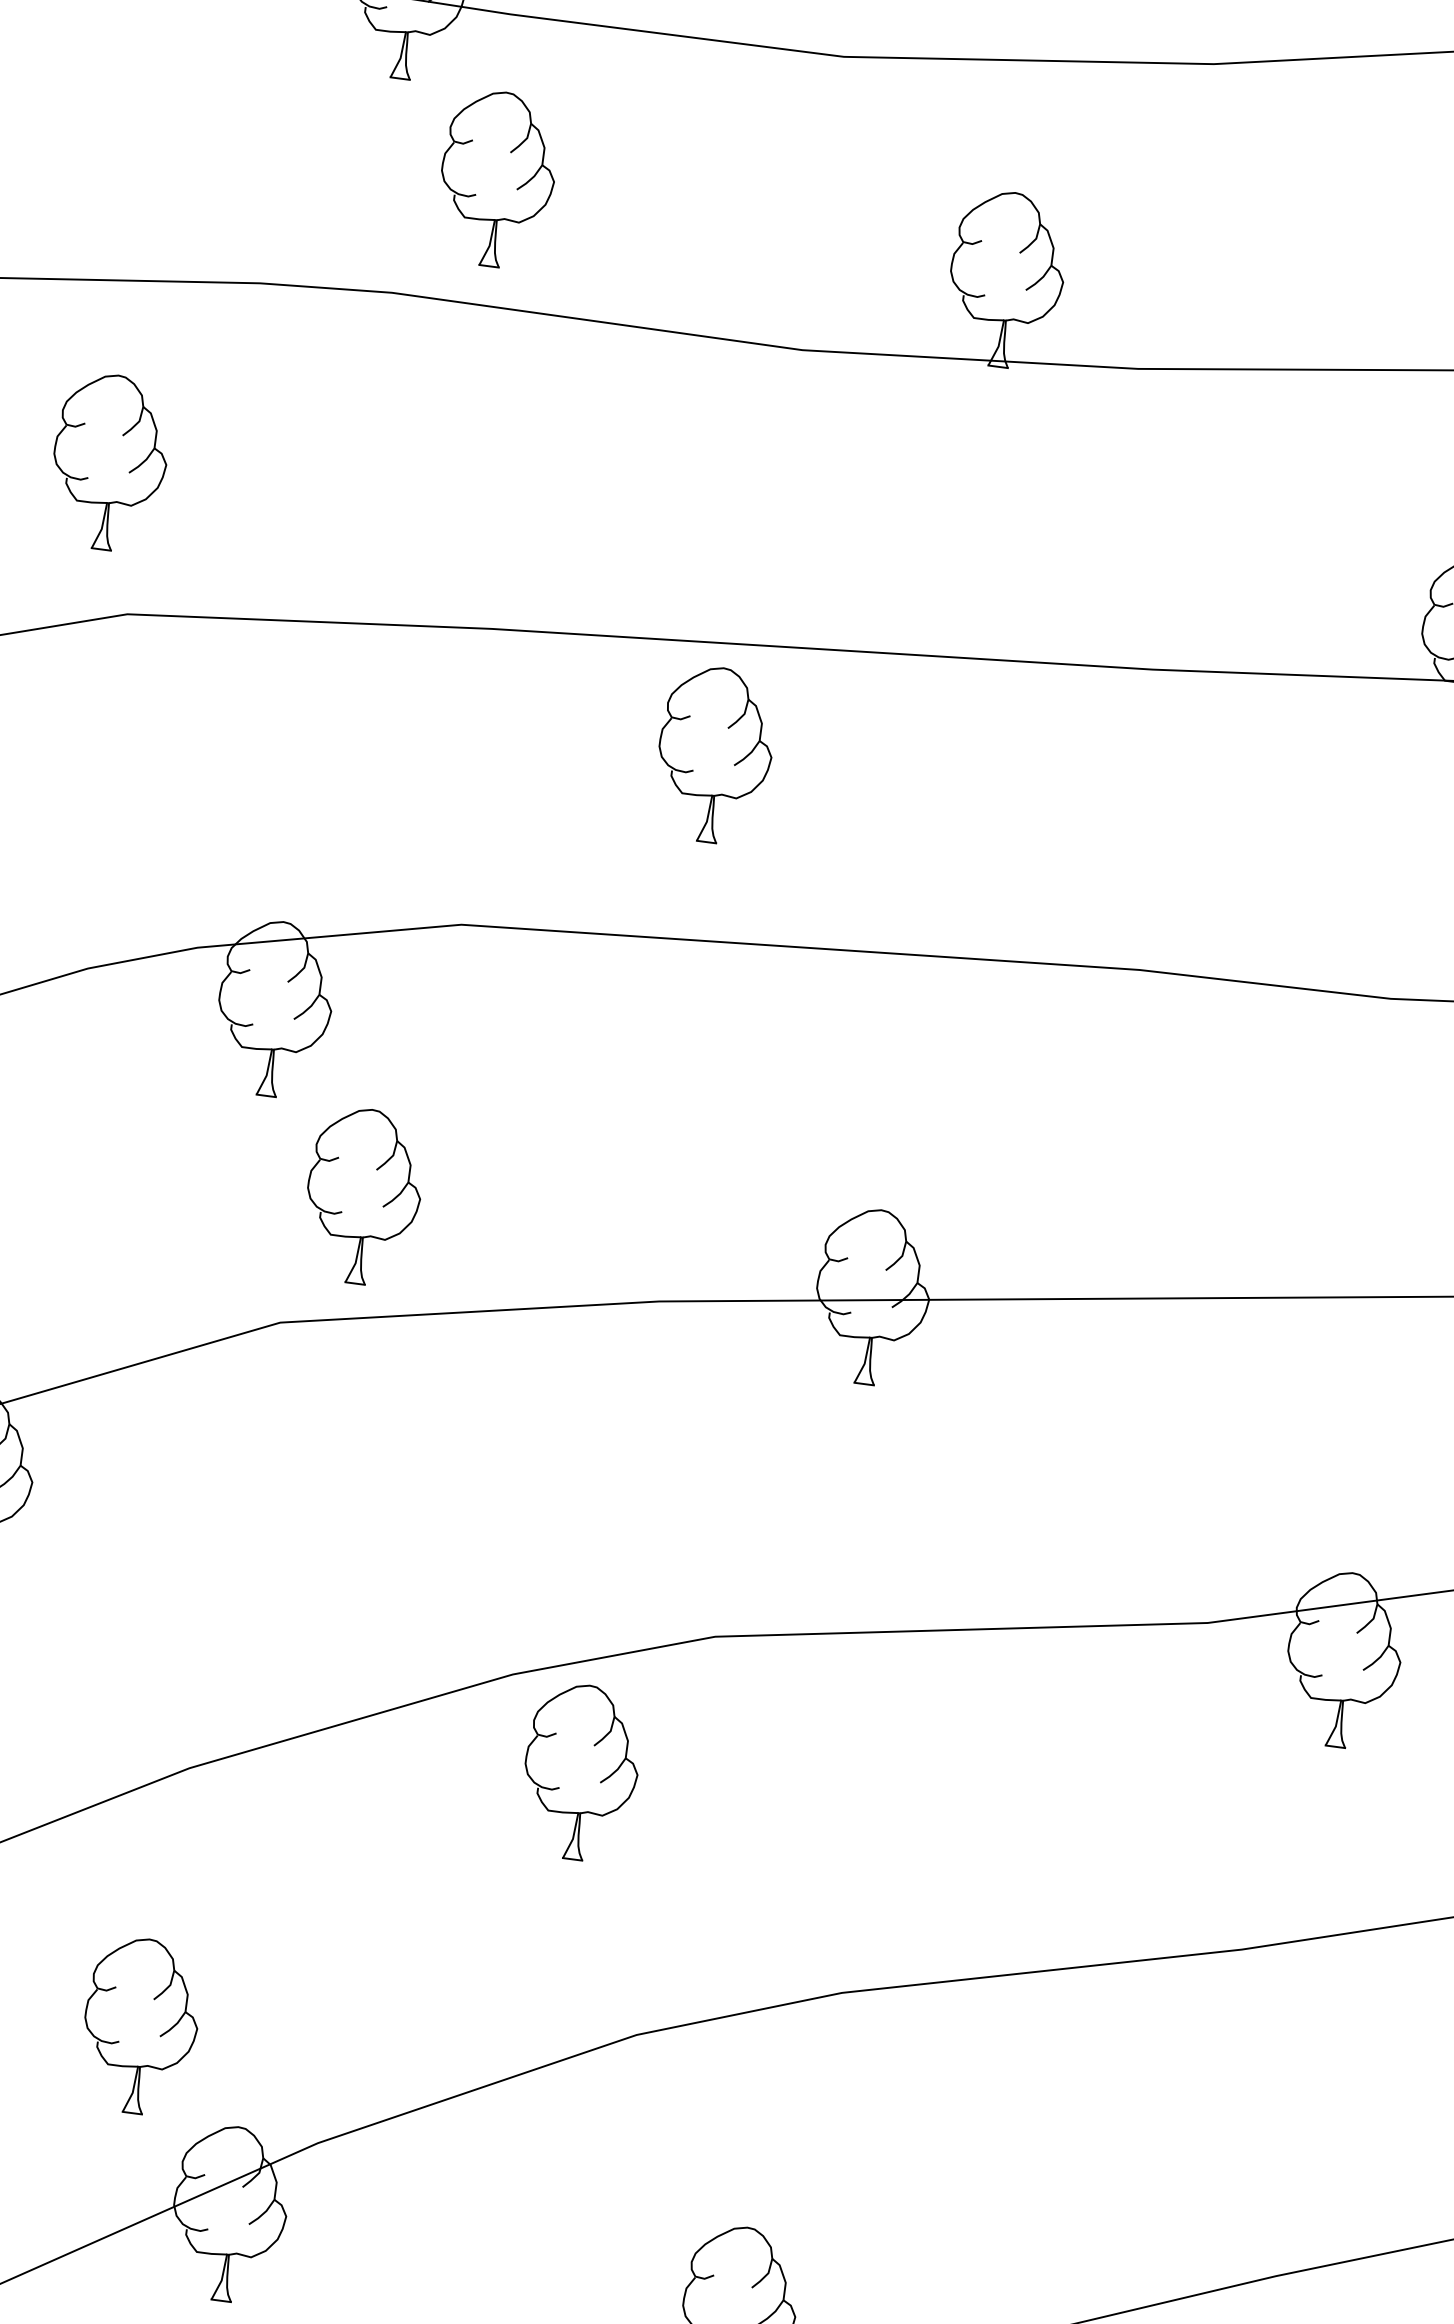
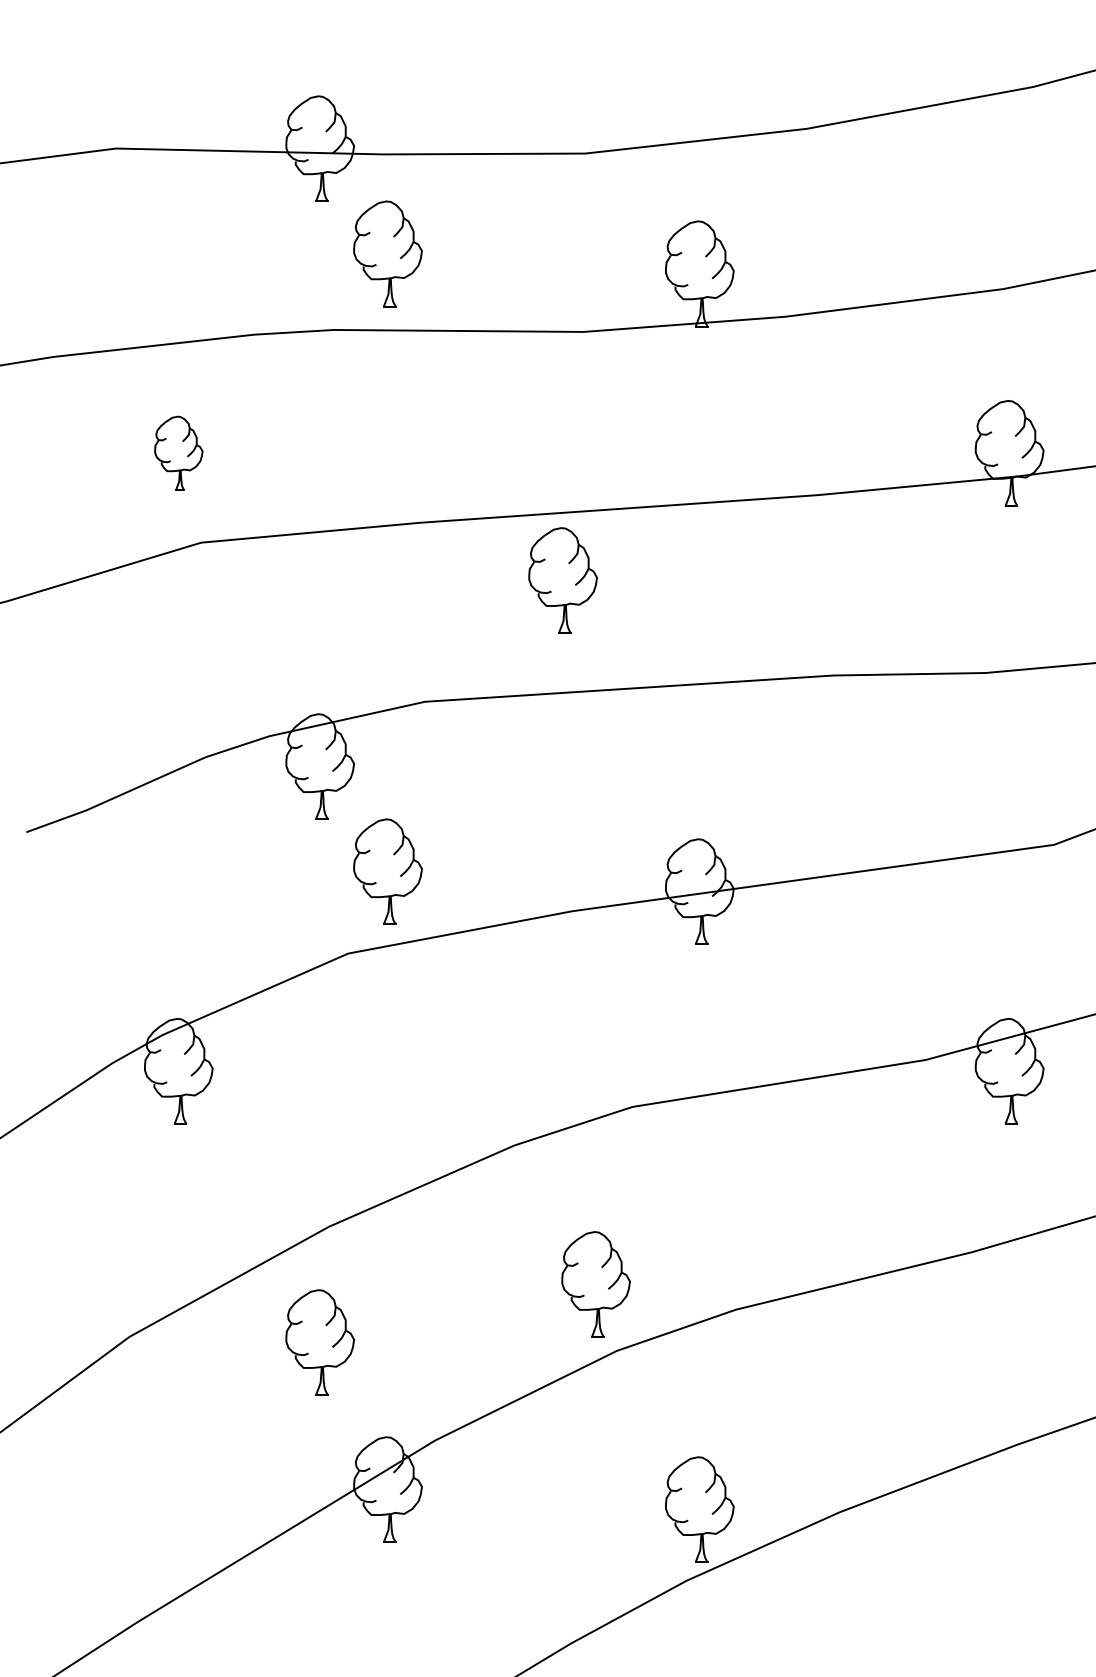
part: (109, 462) -> (178, 453), size x0.7
part: (580, 1772) -> (595, 1284), moved
part: (139, 2025) -> (319, 1342), moved

